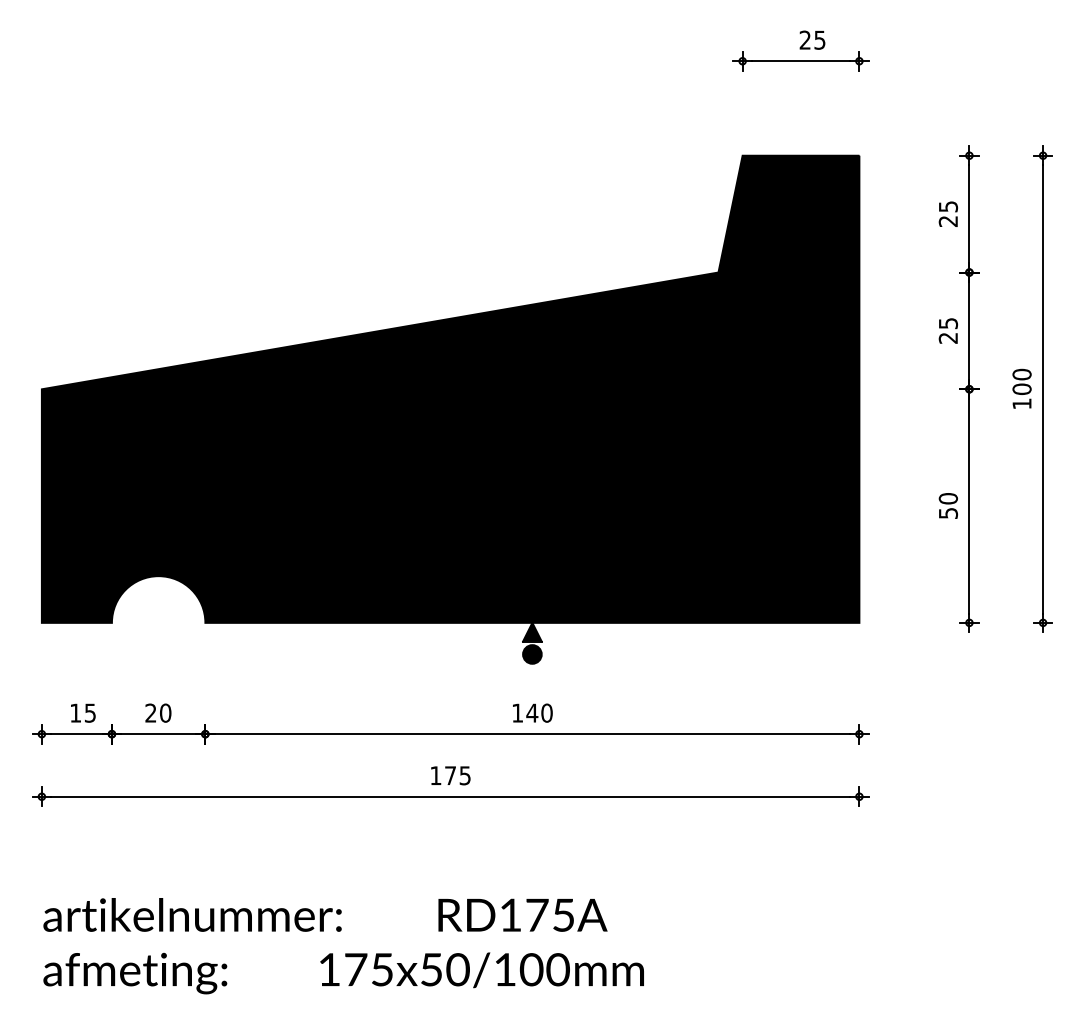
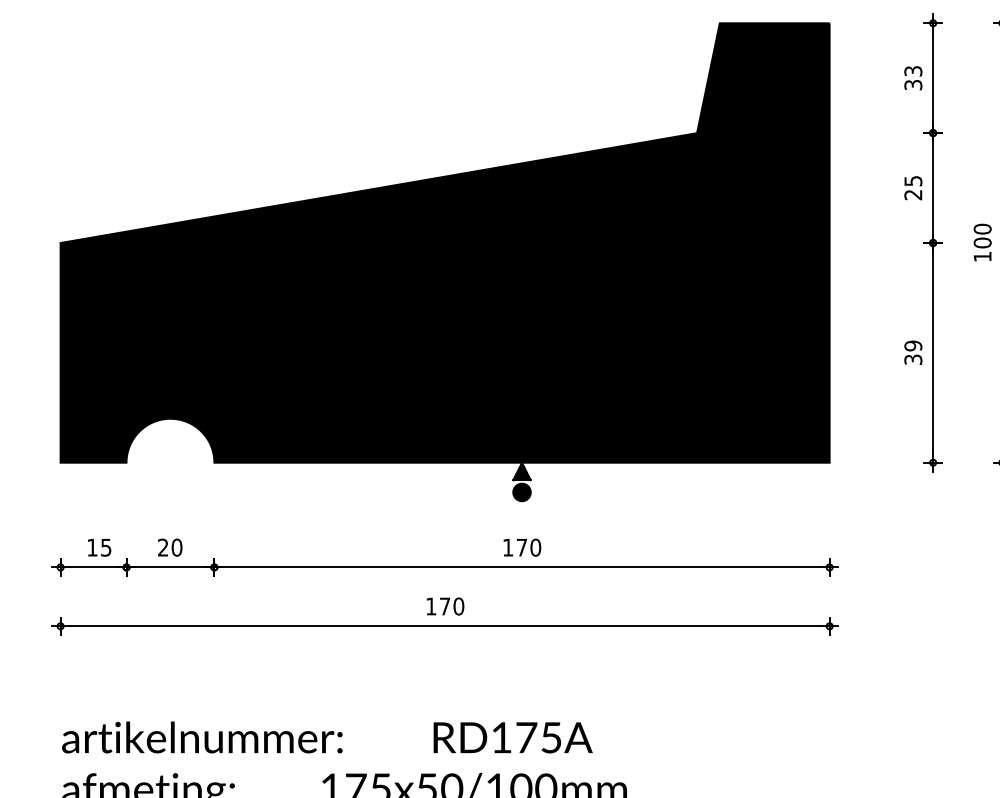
text: (948, 213) -> (913, 77), 25 -> 33
text: (948, 505) -> (913, 352), 50 -> 39
text: (532, 712) -> (522, 547), 140 -> 170
text: (465, 775) -> (459, 606), 175 -> 170

